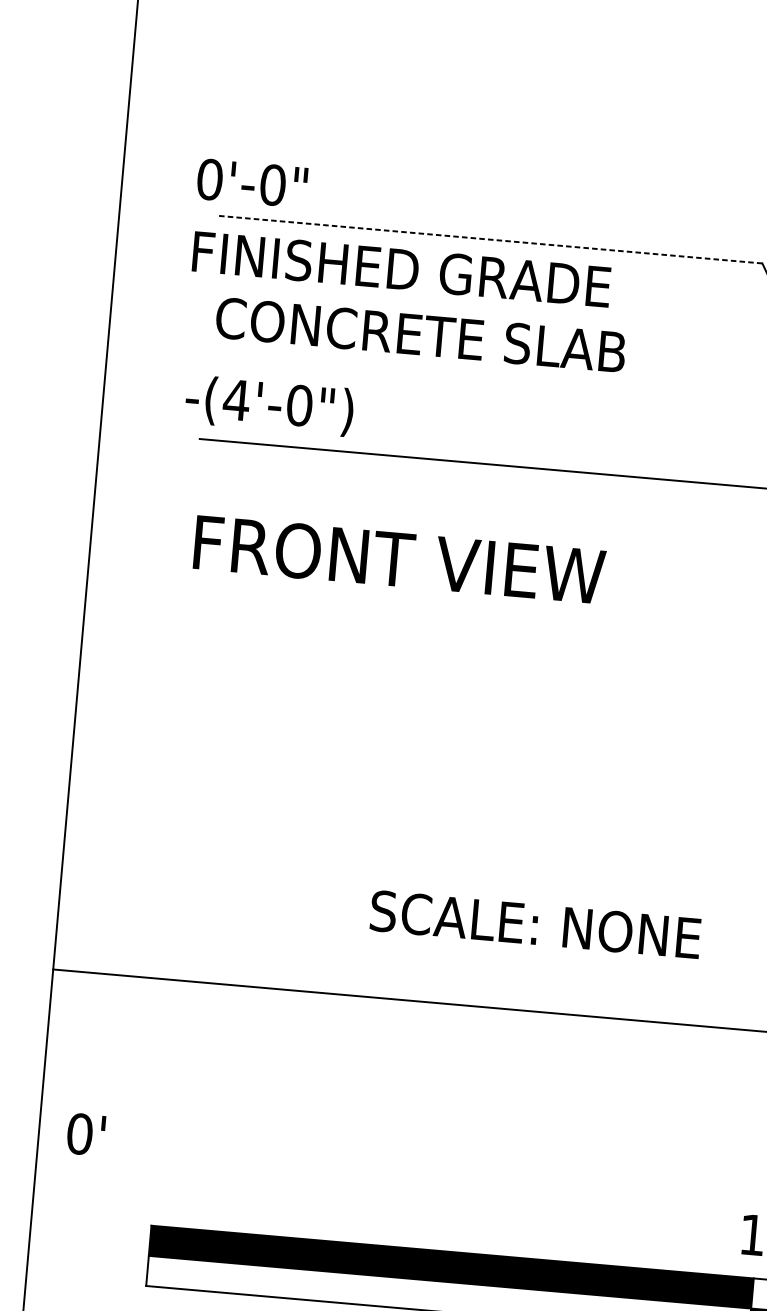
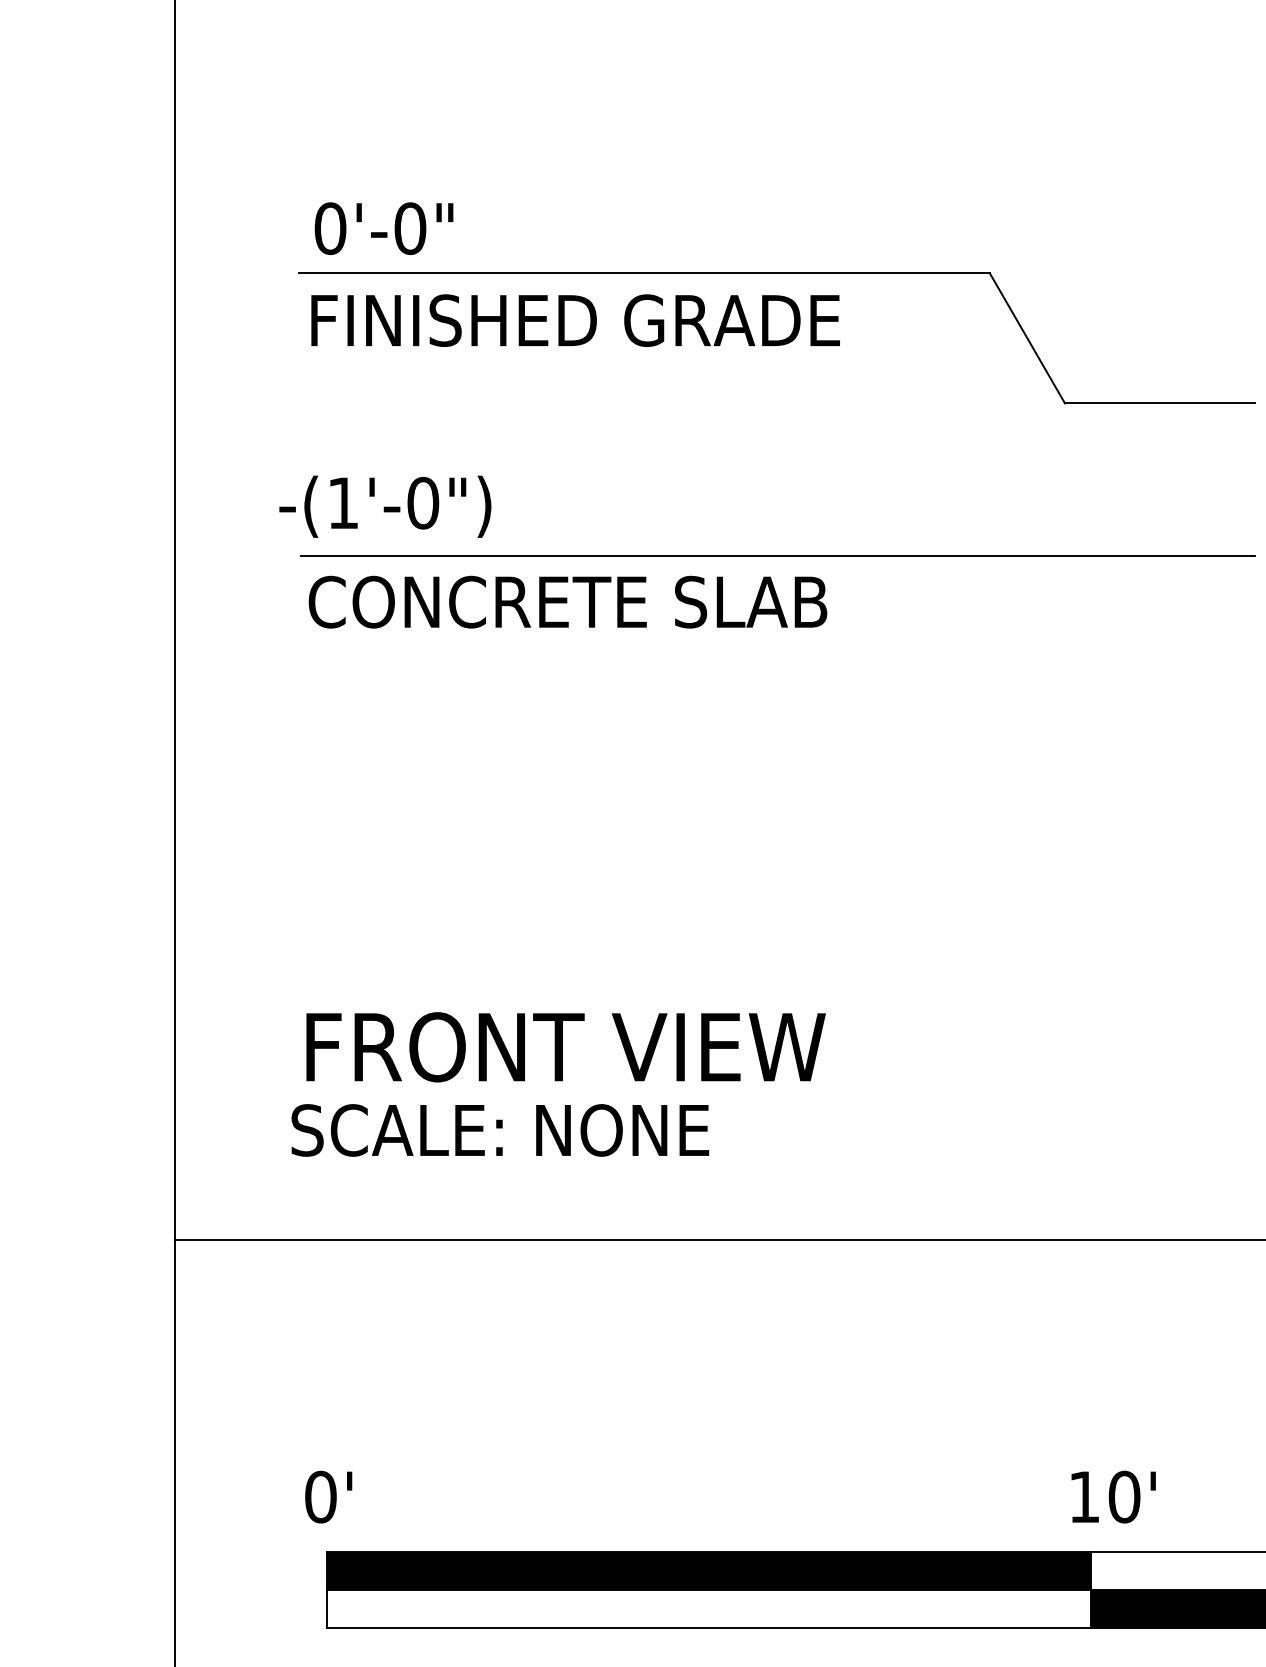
text: (251, 183) -> (383, 228), moved
line: (490, 239) -> (644, 273), dashed -> solid
text: (401, 269) -> (575, 320), moved
text: (420, 334) -> (567, 601), moved
text: (236, 399) -> (342, 502), -(4'-0") -> -(1'-0")
text: (399, 560) -> (565, 1047), moved
text: (535, 924) -> (500, 1130), moved
text: (85, 1134) -> (328, 1496), moved

